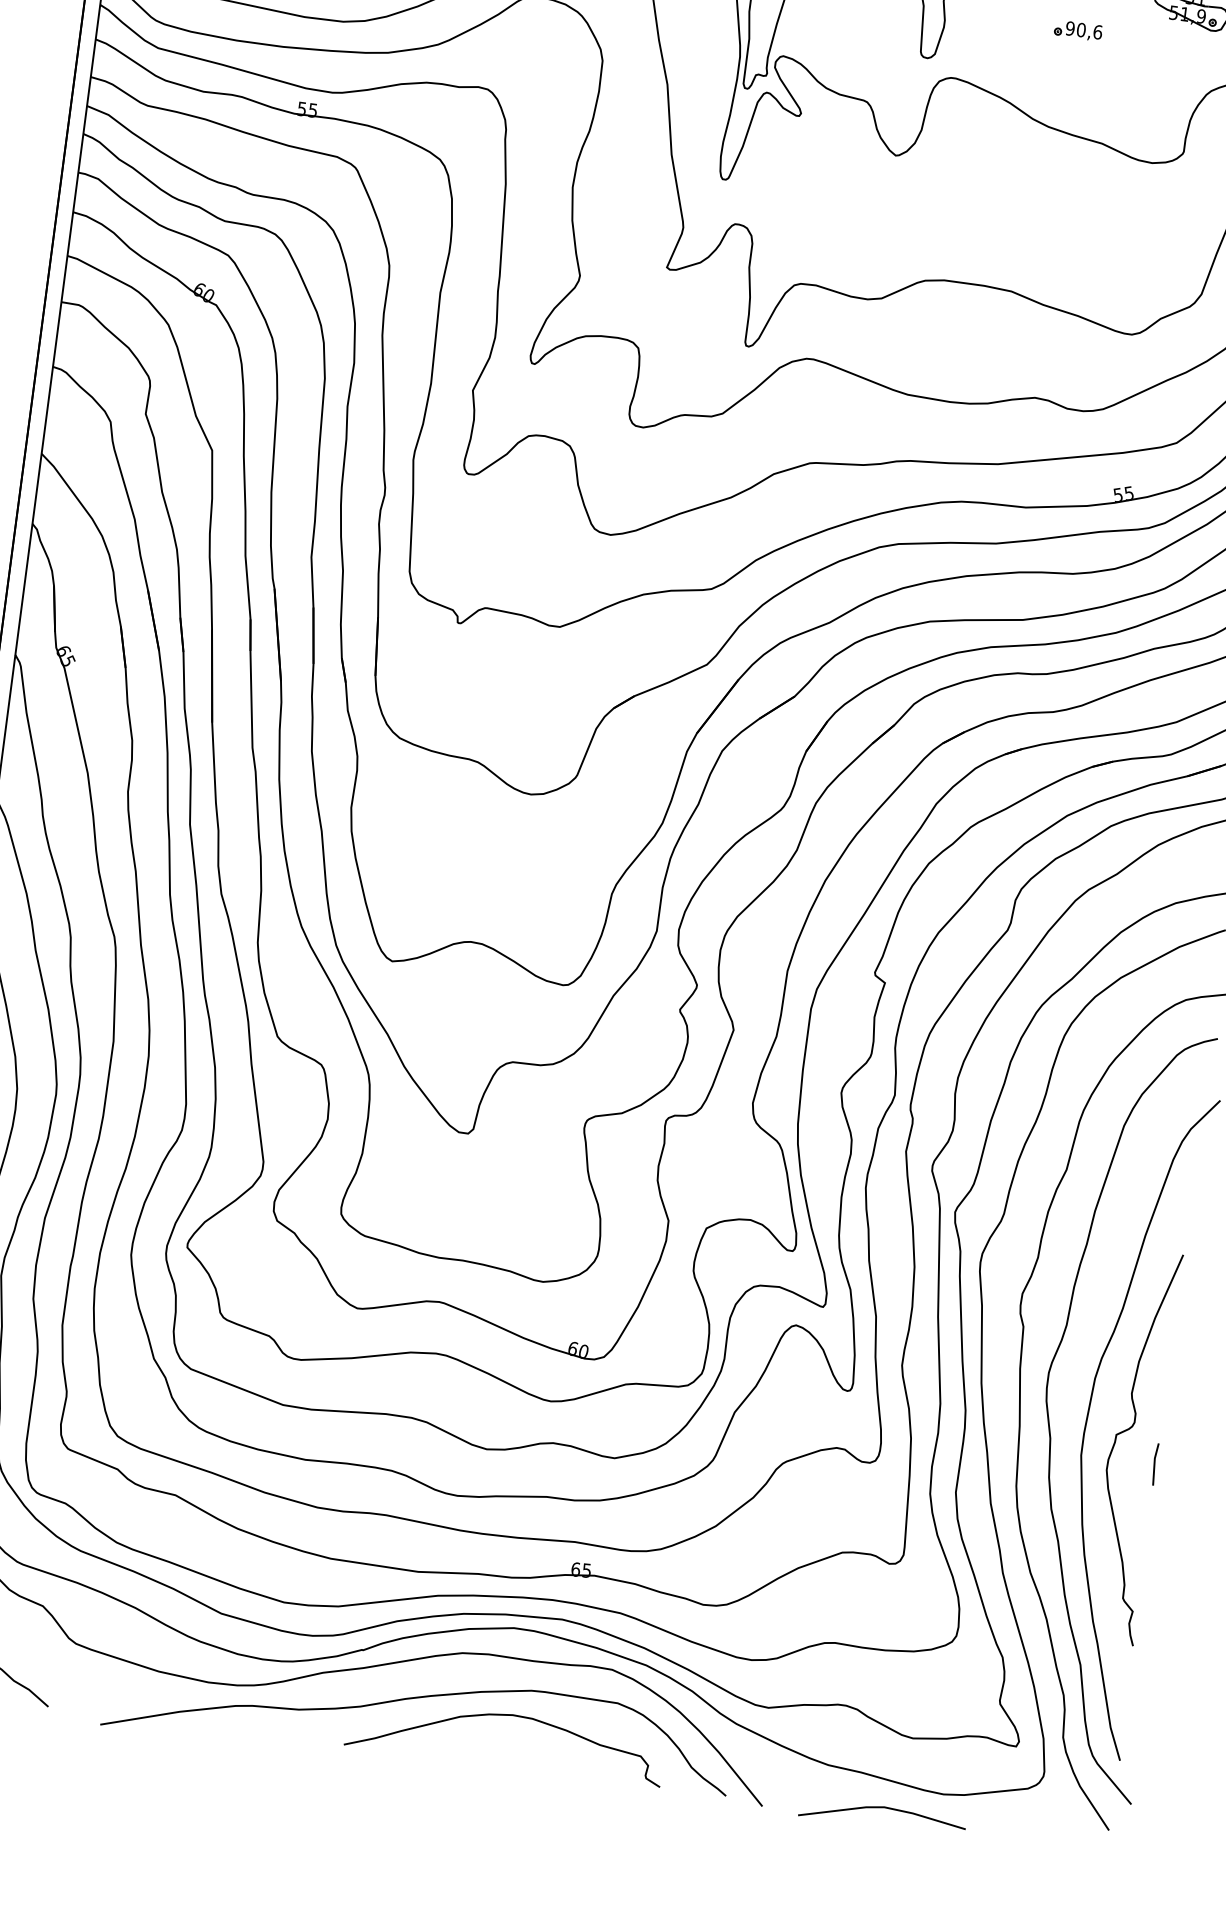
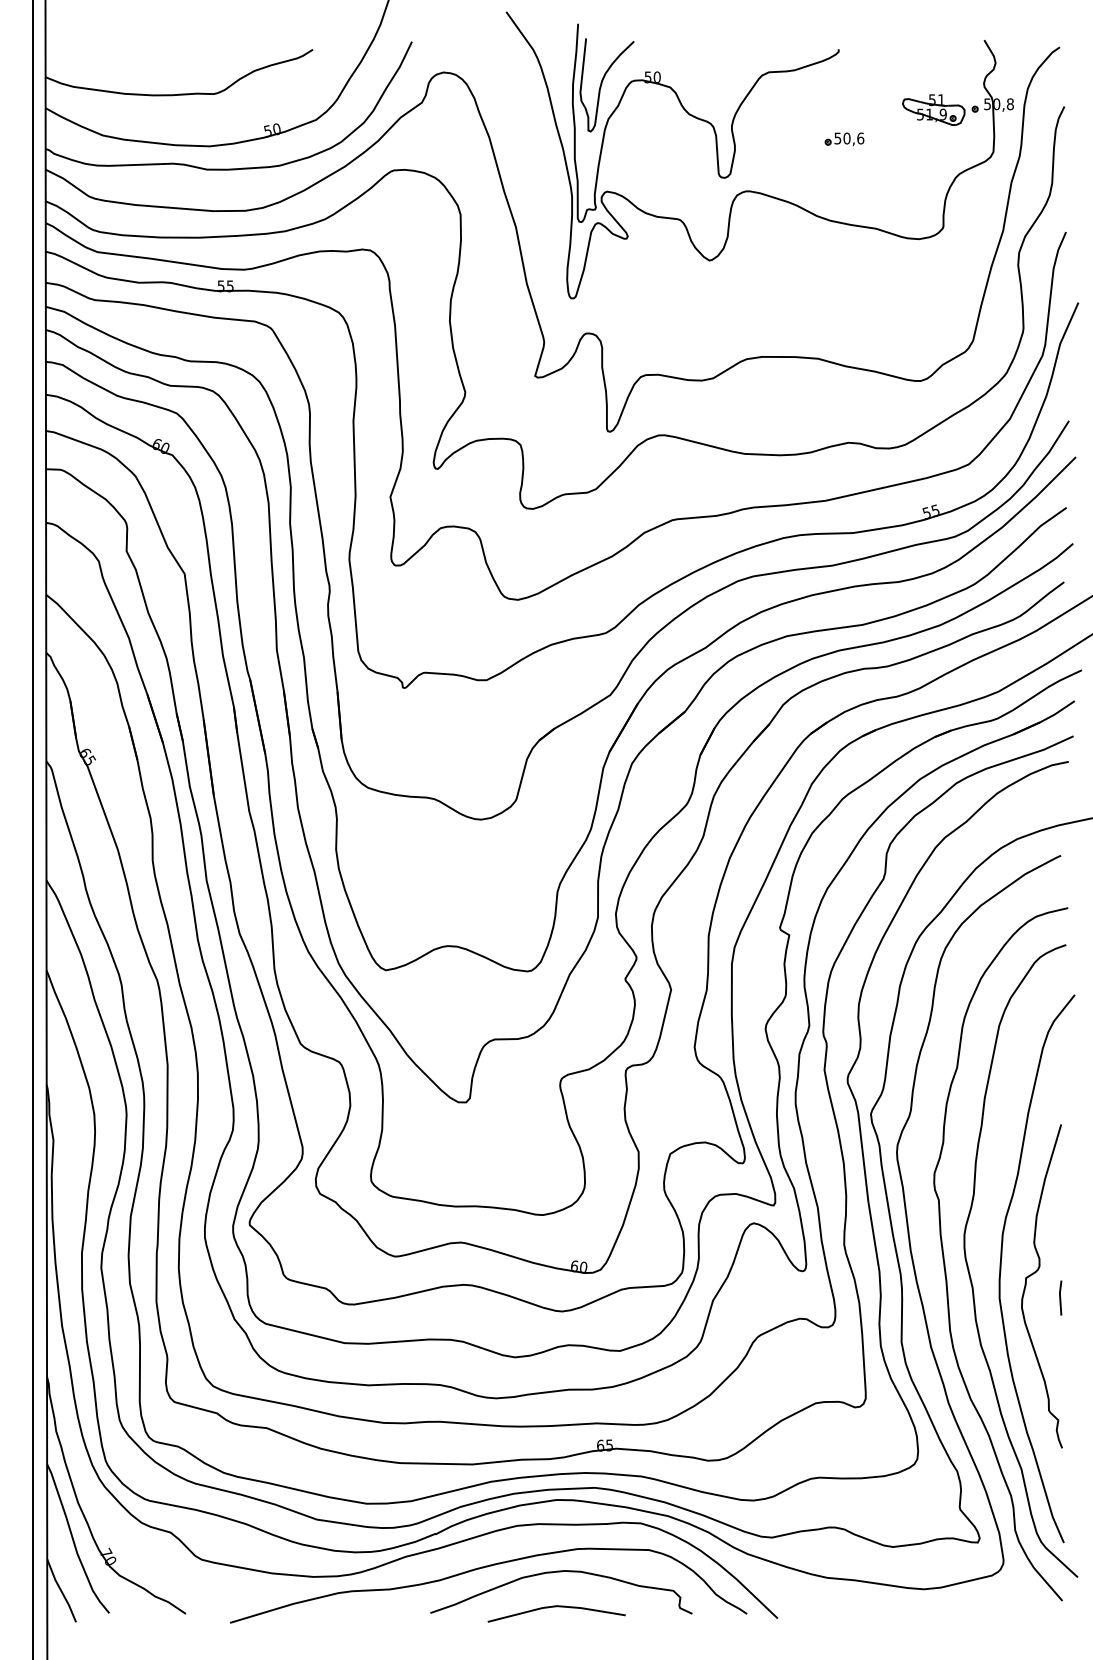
text: (1069, 28) -> (837, 138), 90,6 -> 50,6
line: (883, 1808) -> (556, 1607), moved

